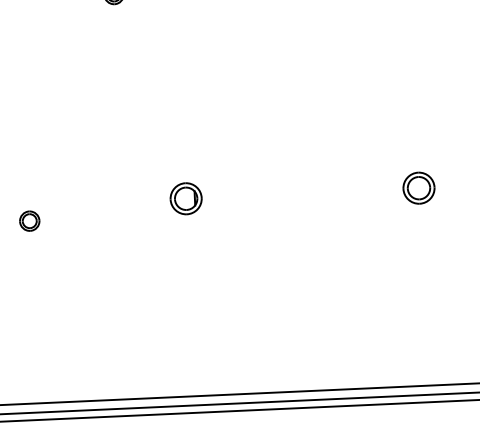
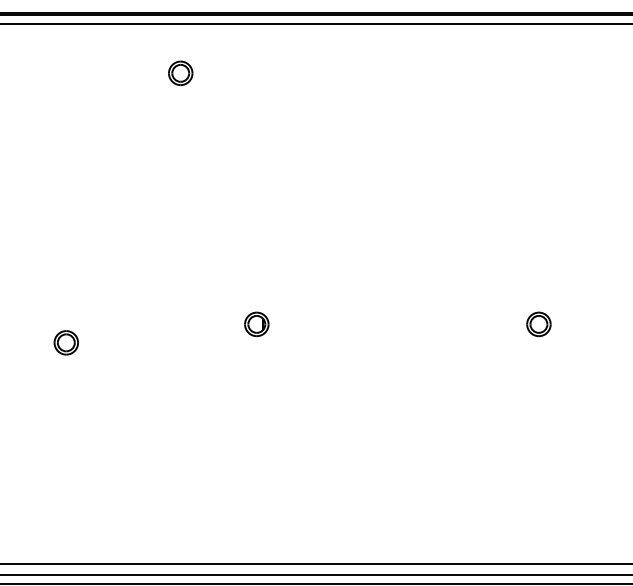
part: (418, 188) -> (538, 324), size x0.62
part: (185, 198) -> (256, 324), size x0.62

